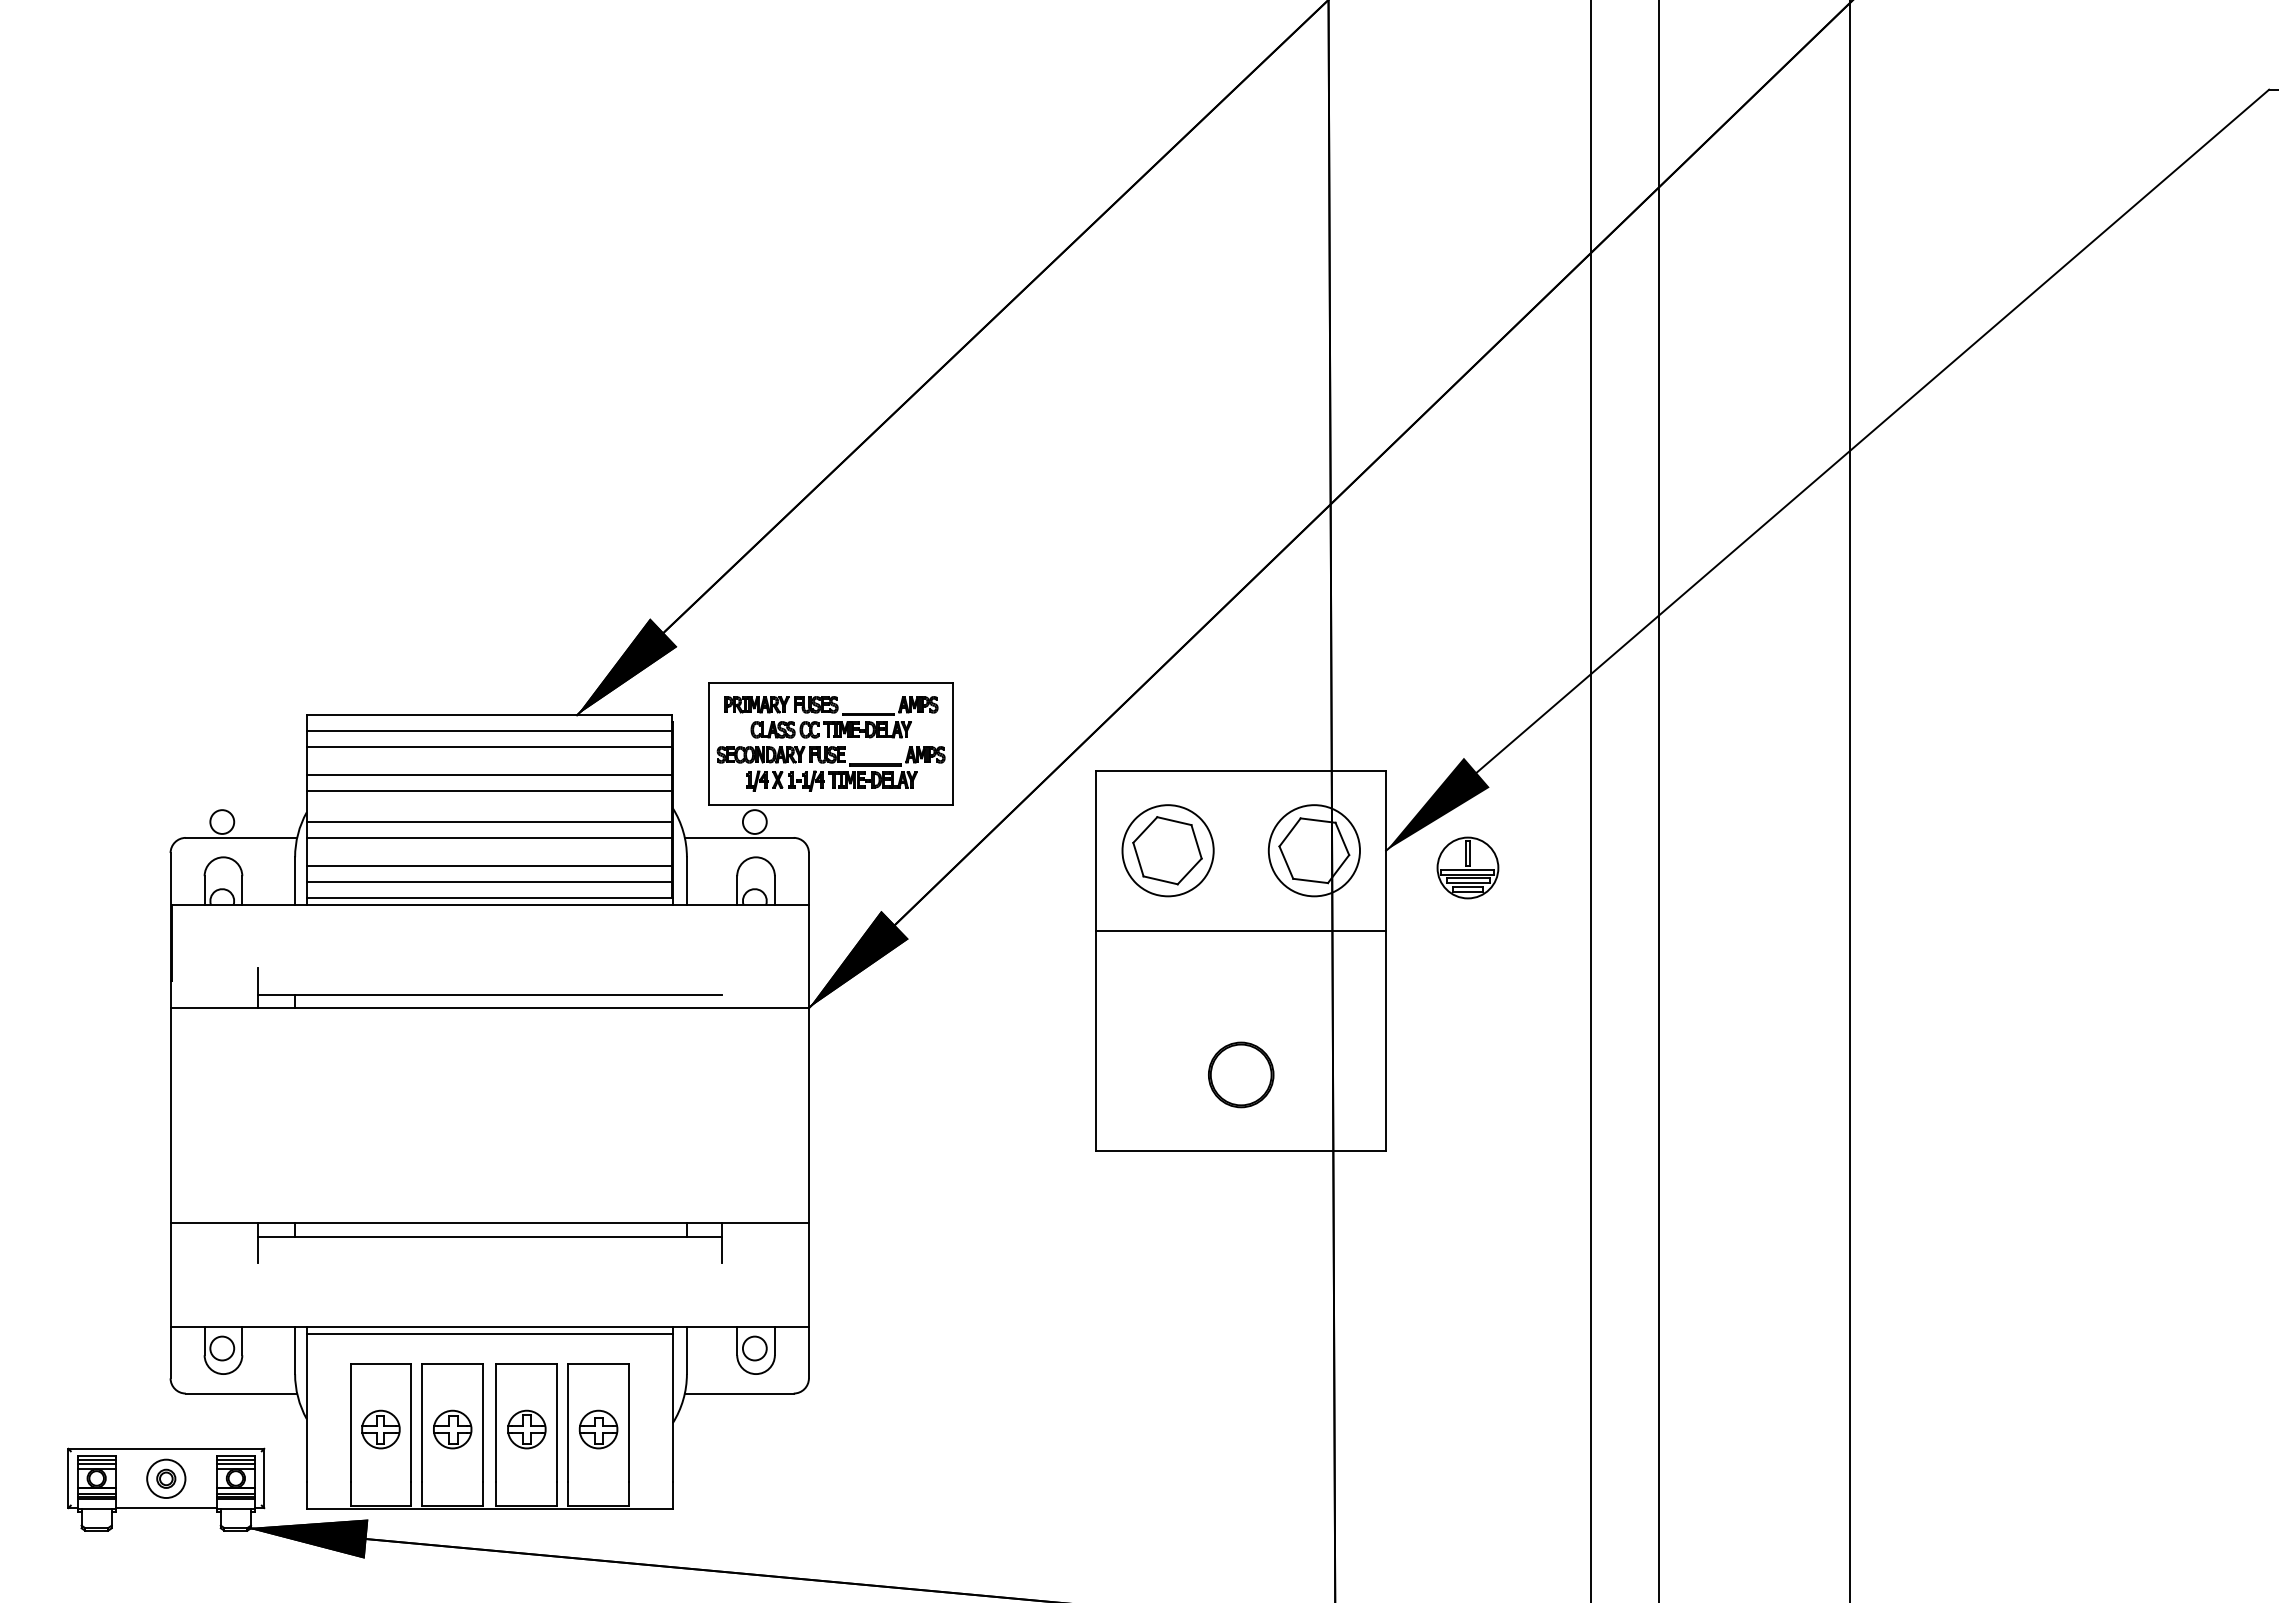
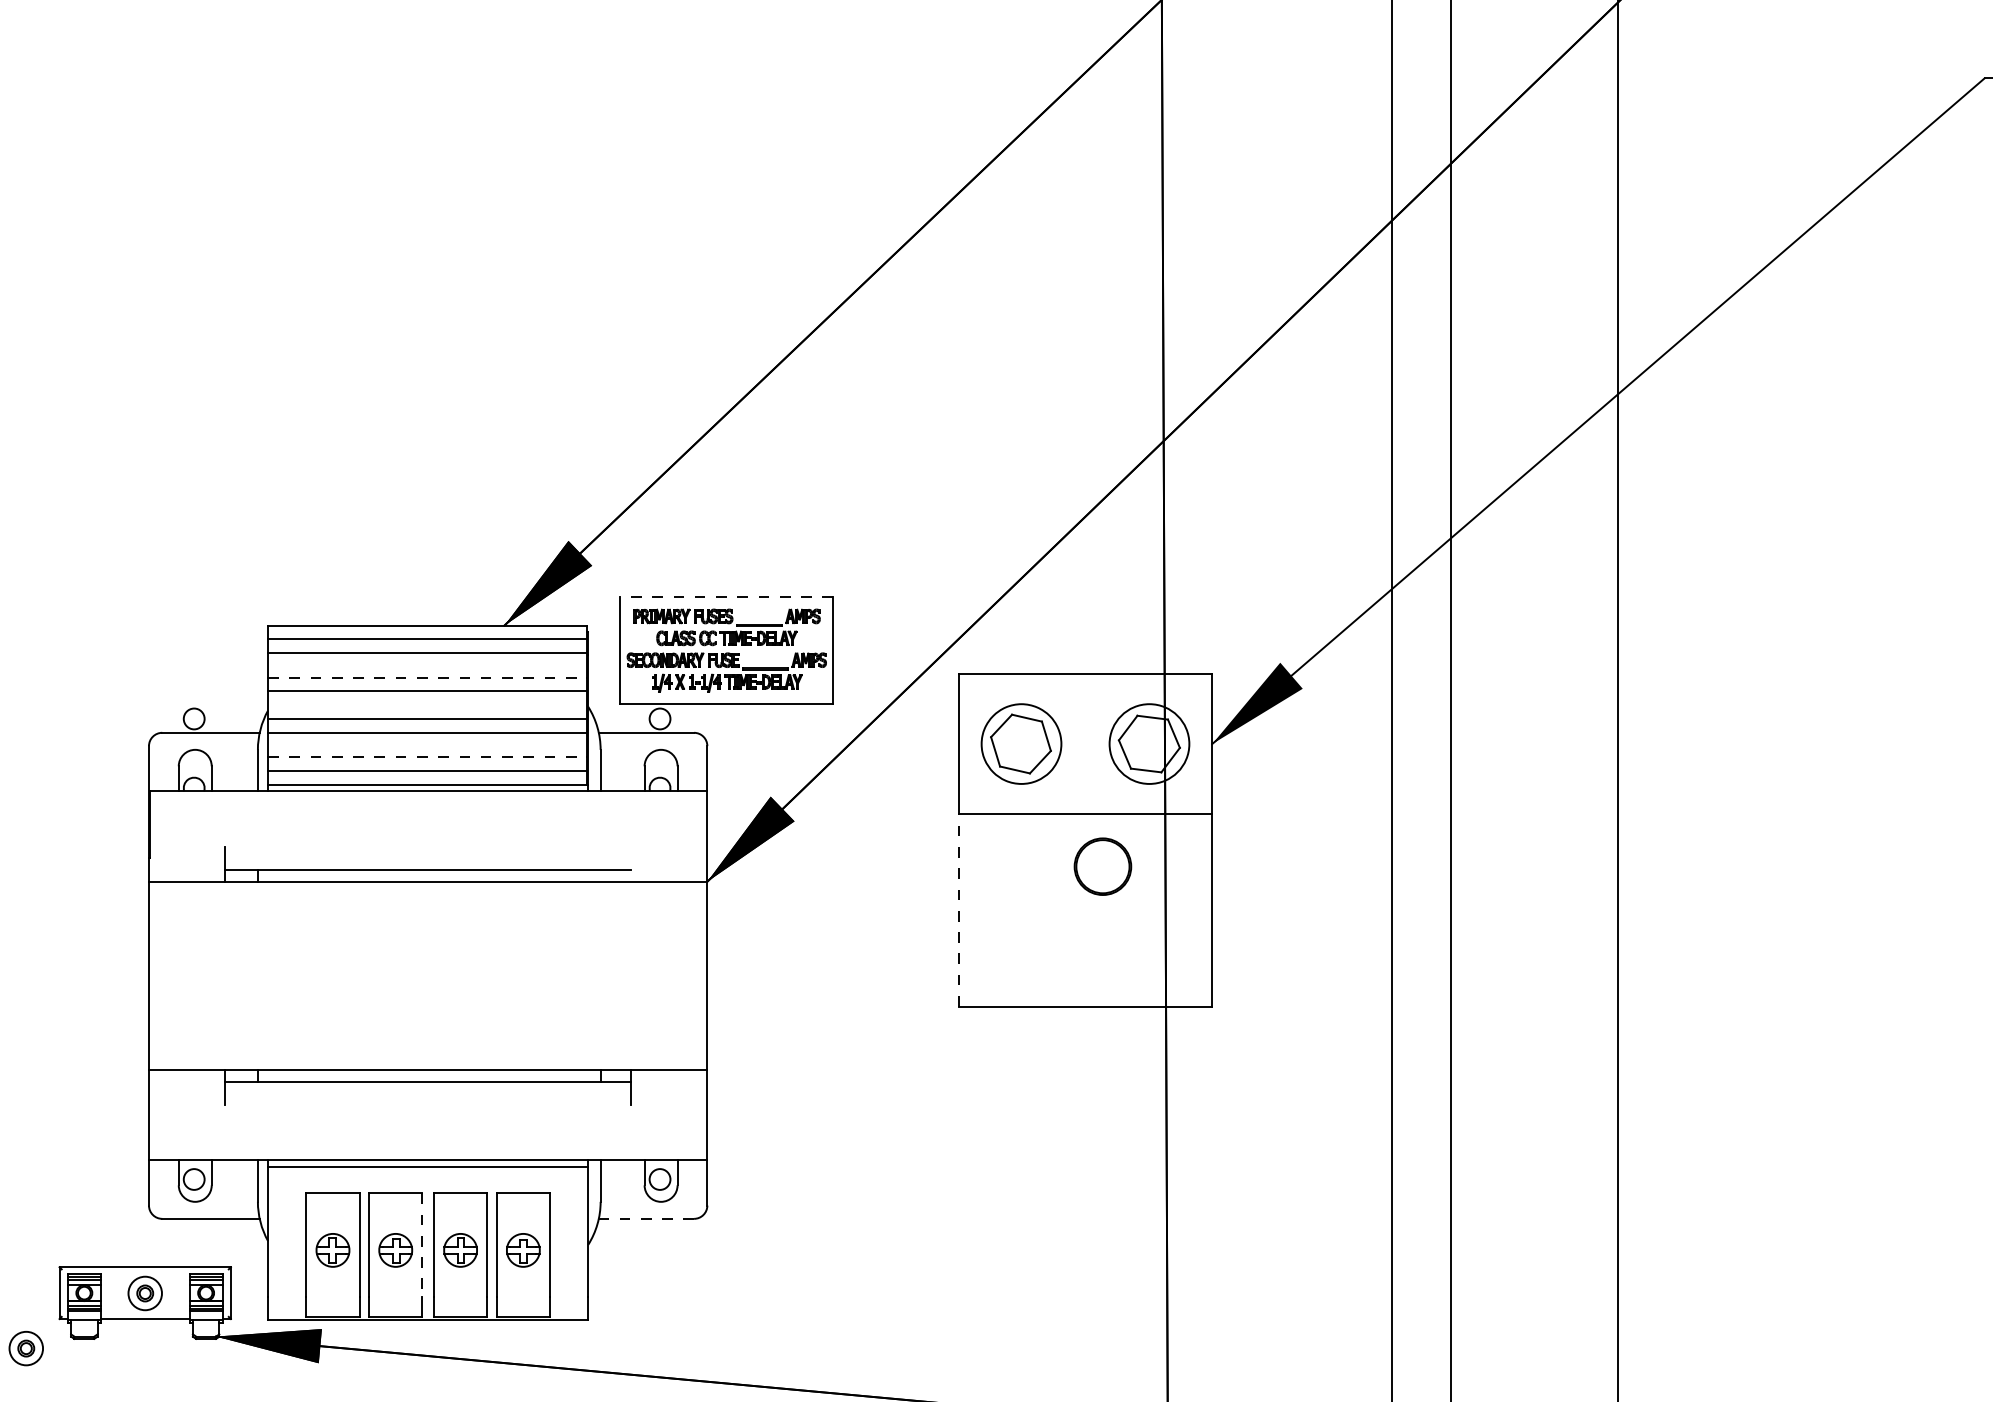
line: (831, 683) -> (727, 597), solid -> dashed
line: (489, 774) -> (427, 677), solid -> dashed
line: (489, 865) -> (427, 756), solid -> dashed
part: (1467, 867) -> (1283, 758), removed
line: (1096, 1040) -> (958, 910), solid -> dashed
part: (1241, 1074) -> (1103, 866), moved
line: (738, 1393) -> (645, 1218), solid -> dashed
line: (483, 1423) -> (422, 1245), solid -> dashed
part: (30, 1541) -> (26, 1348), added

